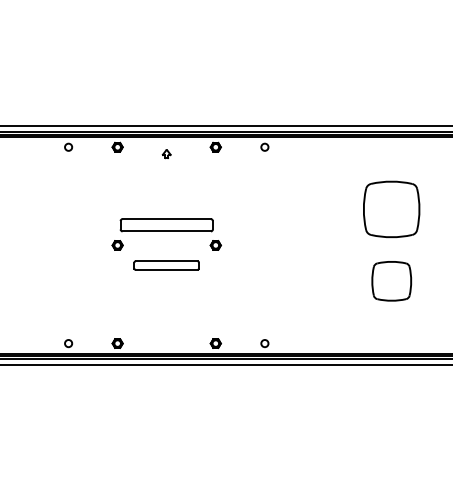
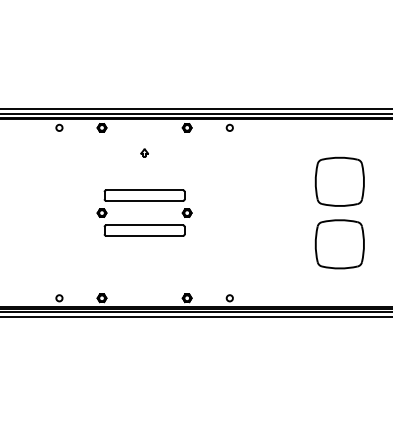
part: (166, 154) -> (144, 153), moved
part: (166, 265) -> (144, 230), size x1.43
part: (391, 280) -> (339, 243), size x1.43

